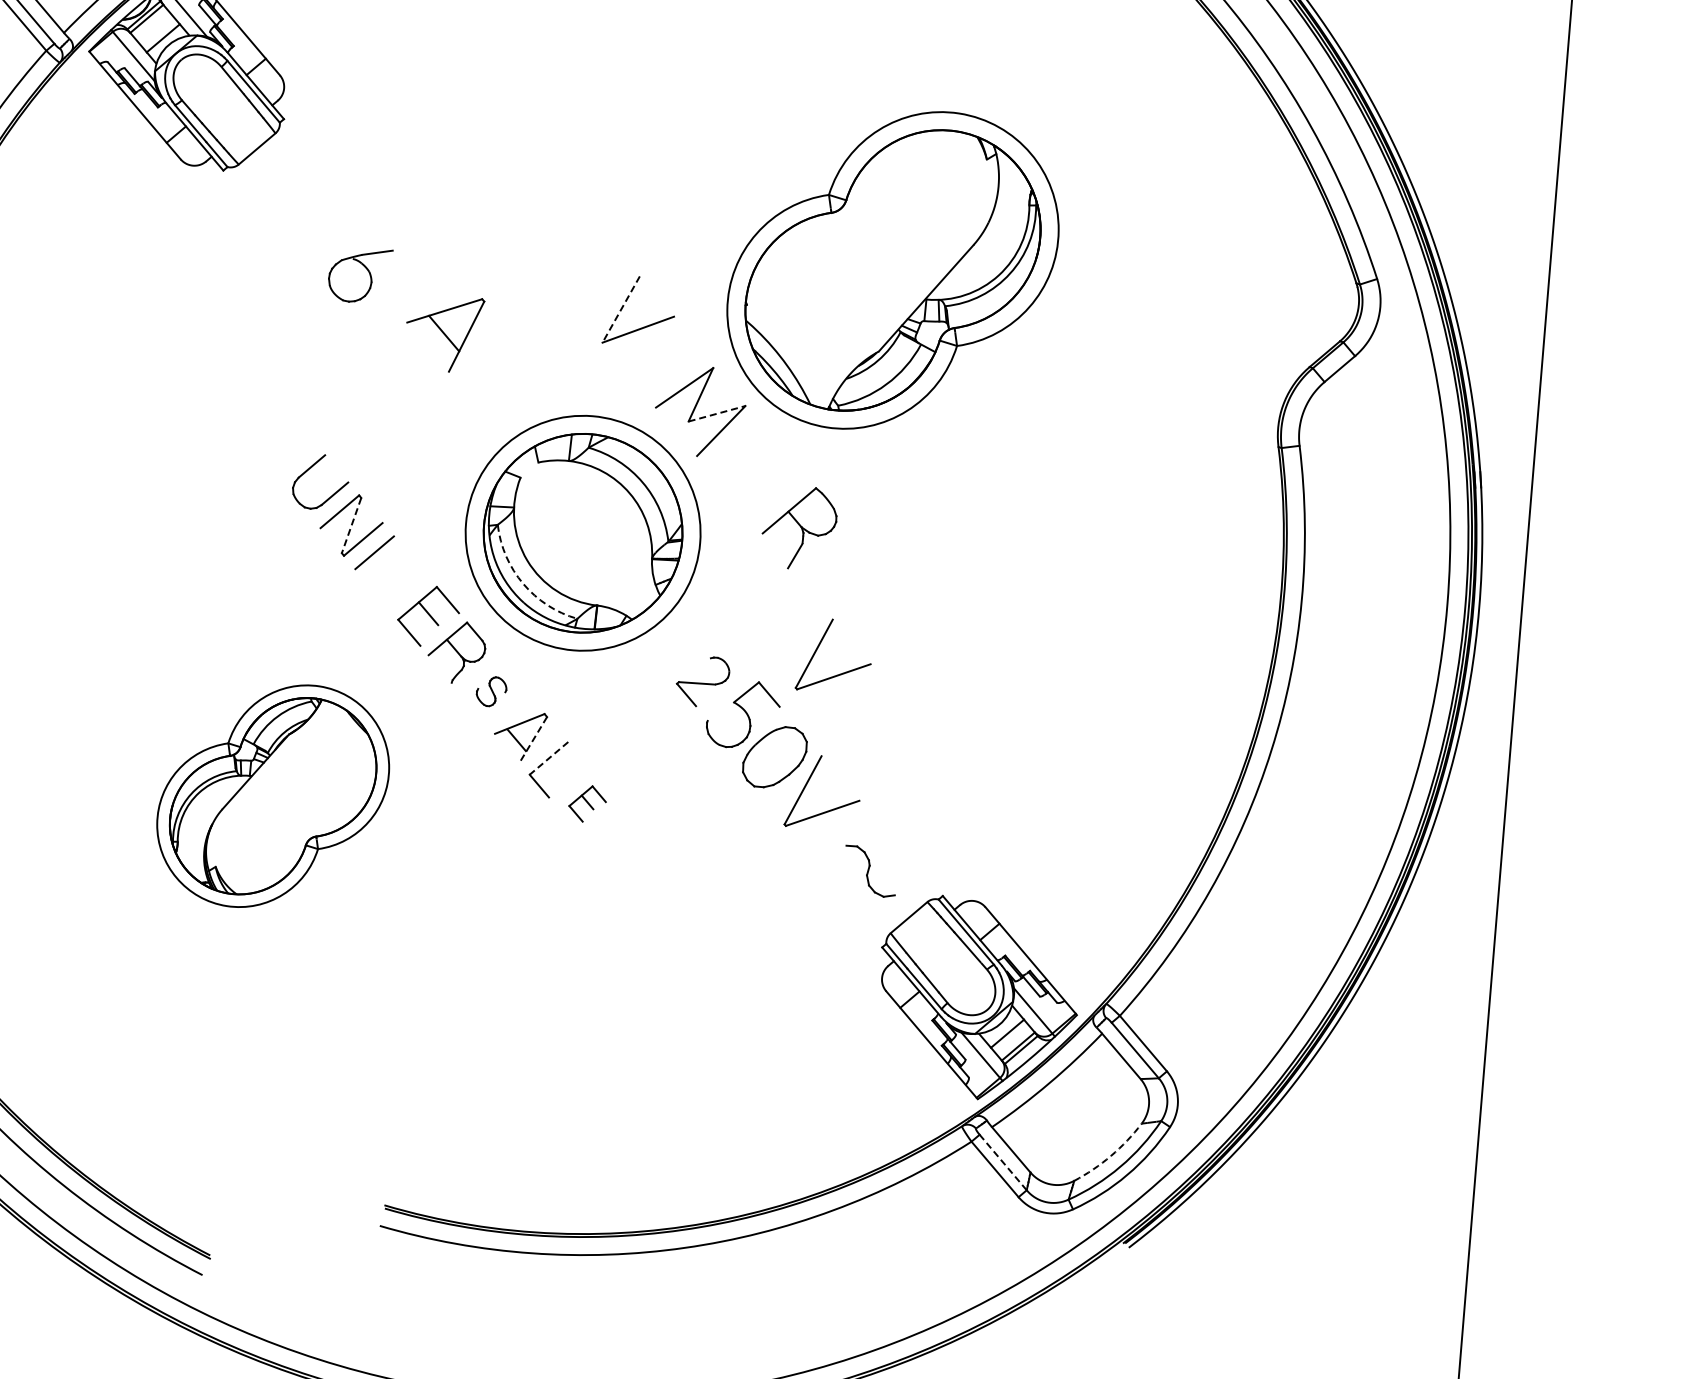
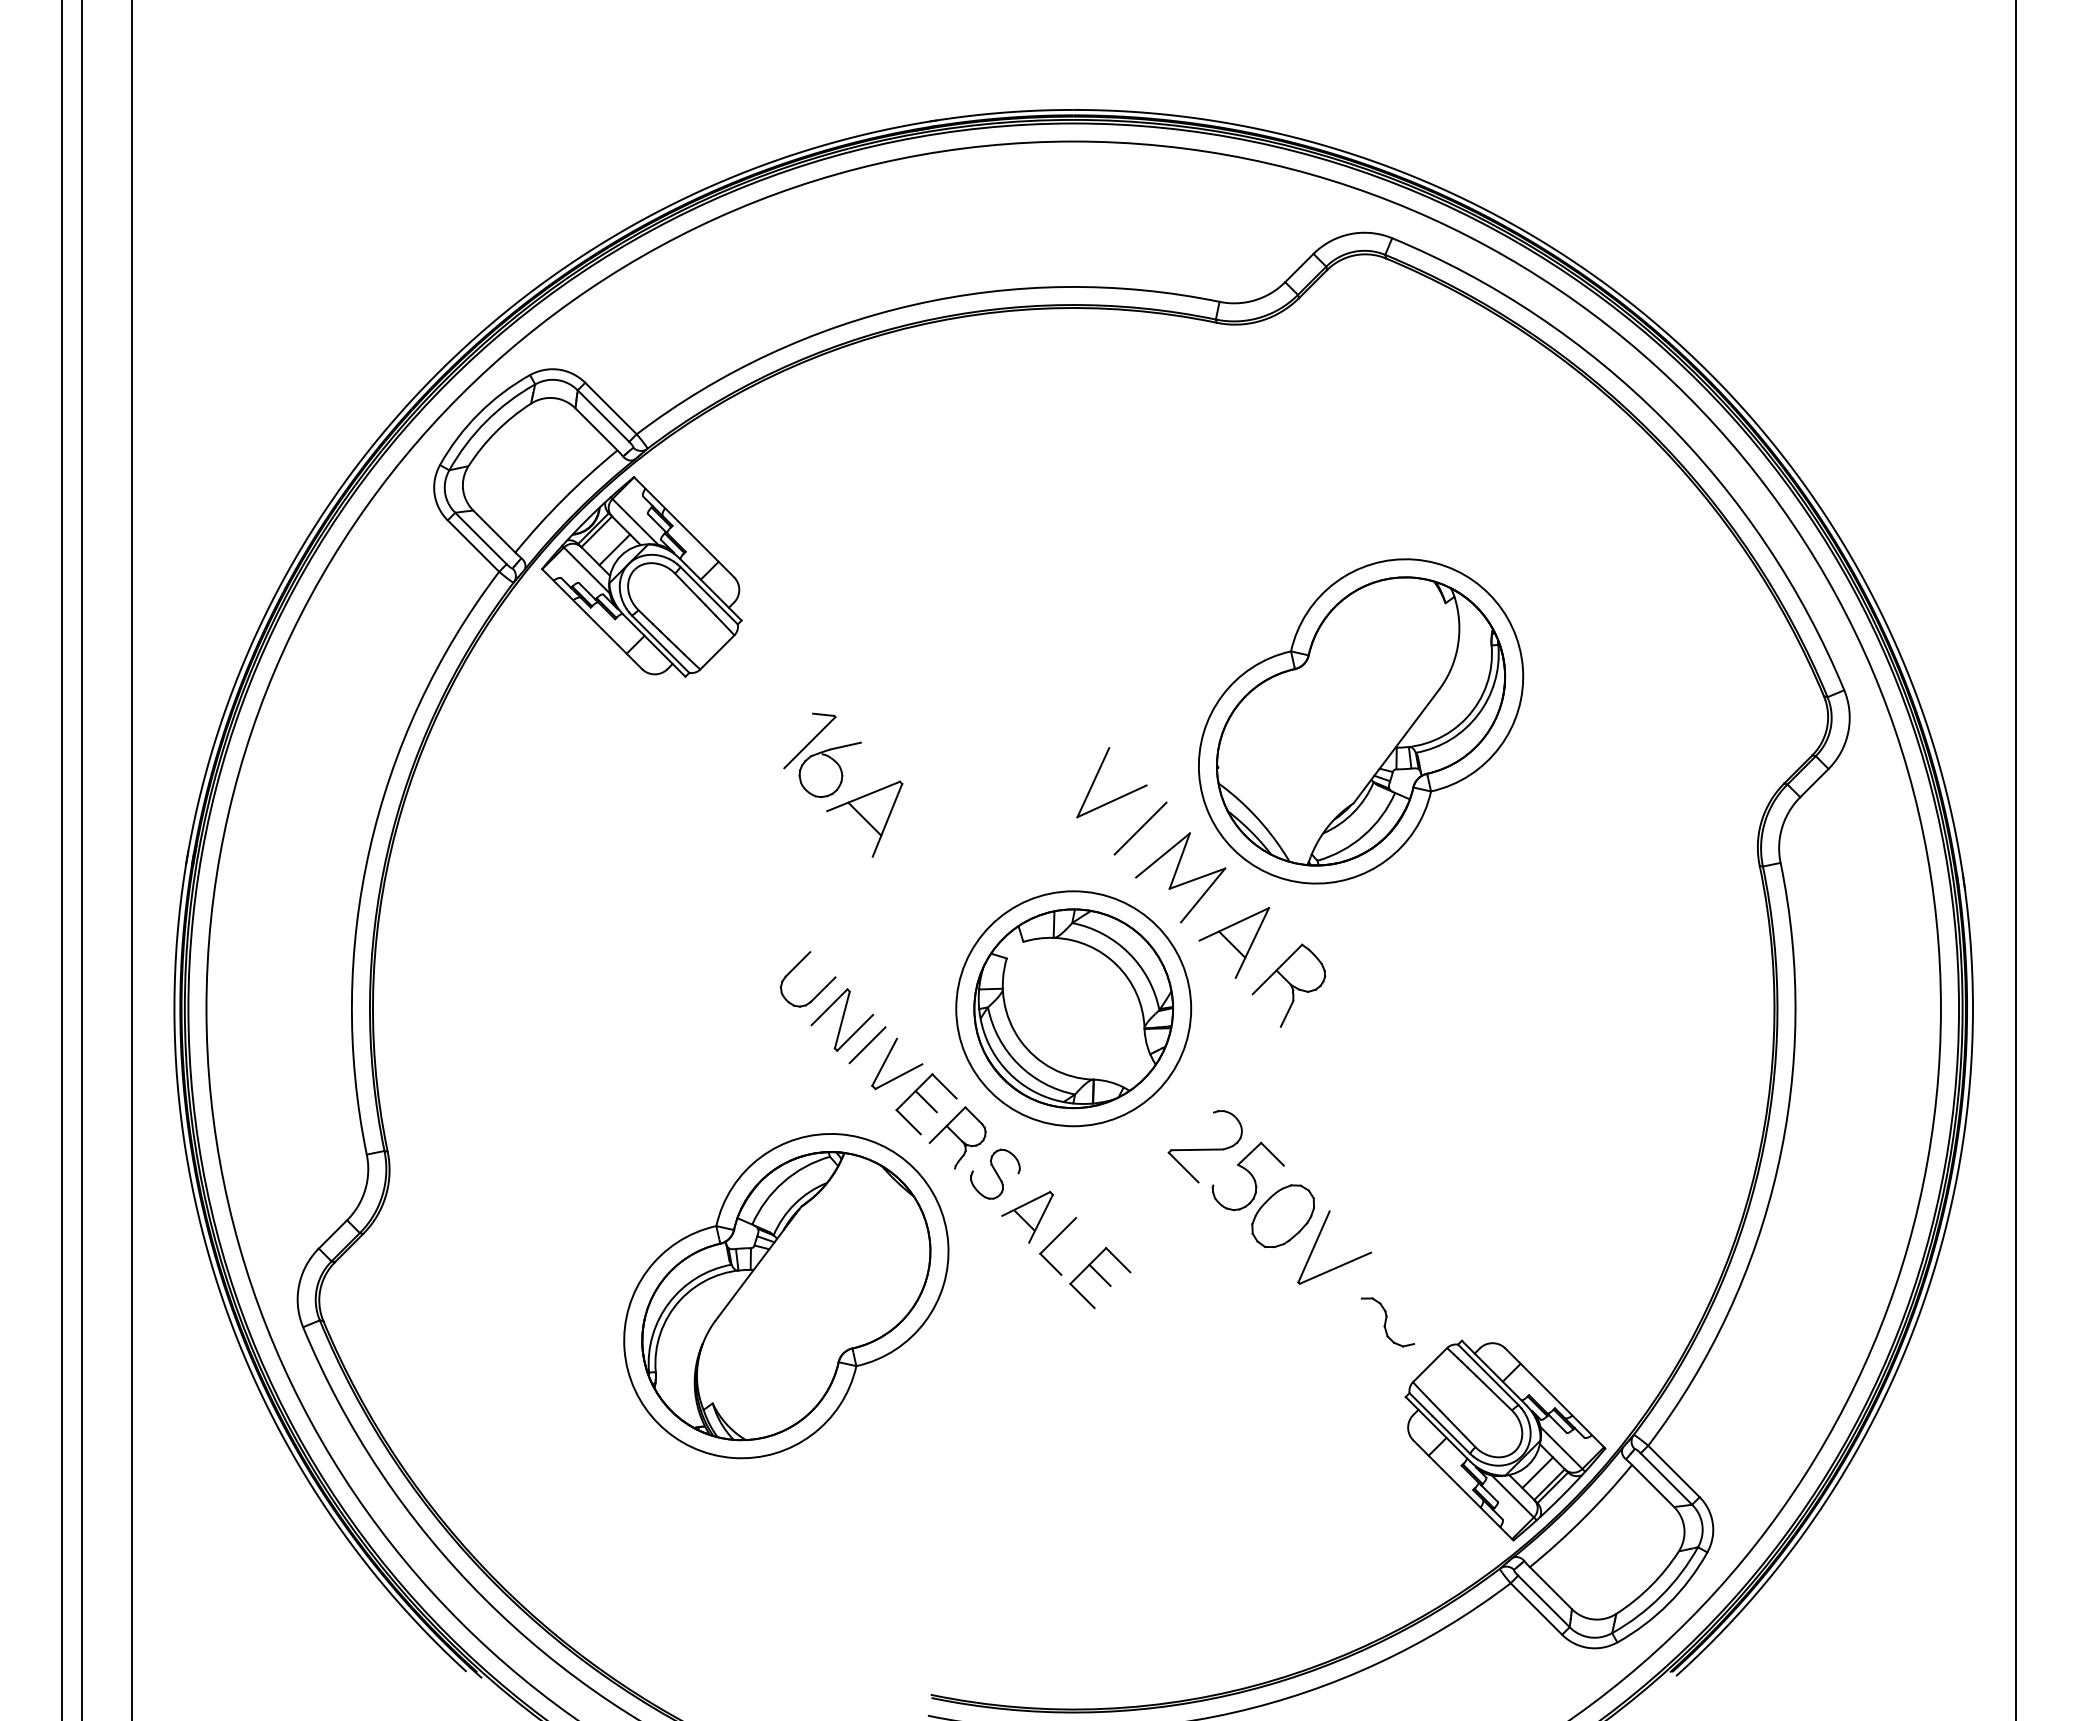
part: (341, 244) -> (809, 740), added
line: (621, 310) -> (1093, 783), dashed -> solid
part: (443, 332) -> (864, 818), moved
line: (664, 359) -> (1140, 828), added
line: (717, 413) -> (1197, 878), dashed -> solid
part: (747, 480) -> (1233, 942), added
line: (351, 526) -> (842, 1020), dashed -> solid
part: (393, 568) -> (887, 1059), added
arc: (523, 584) -> (1018, 1064), dashed -> solid
part: (819, 646) -> (1318, 1102), removed
part: (702, 681) -> (1204, 1146), size x1.43
part: (491, 691) -> (995, 1173), size x1.67
line: (533, 739) -> (1041, 1218), dashed -> solid
line: (548, 758) -> (1057, 1236), dashed -> solid
part: (273, 796) -> (786, 1296), size x1.43
part: (587, 804) -> (1100, 1278), size x1.67
arc: (1110, 1156) -> (1650, 1586), dashed -> solid
line: (1002, 1162) -> (1543, 1601), dashed -> solid

